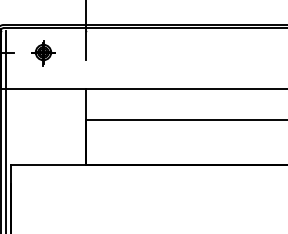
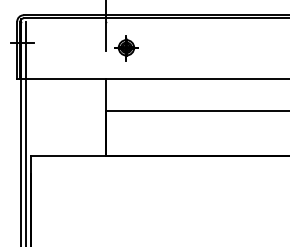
part: (43, 53) -> (126, 48), moved

